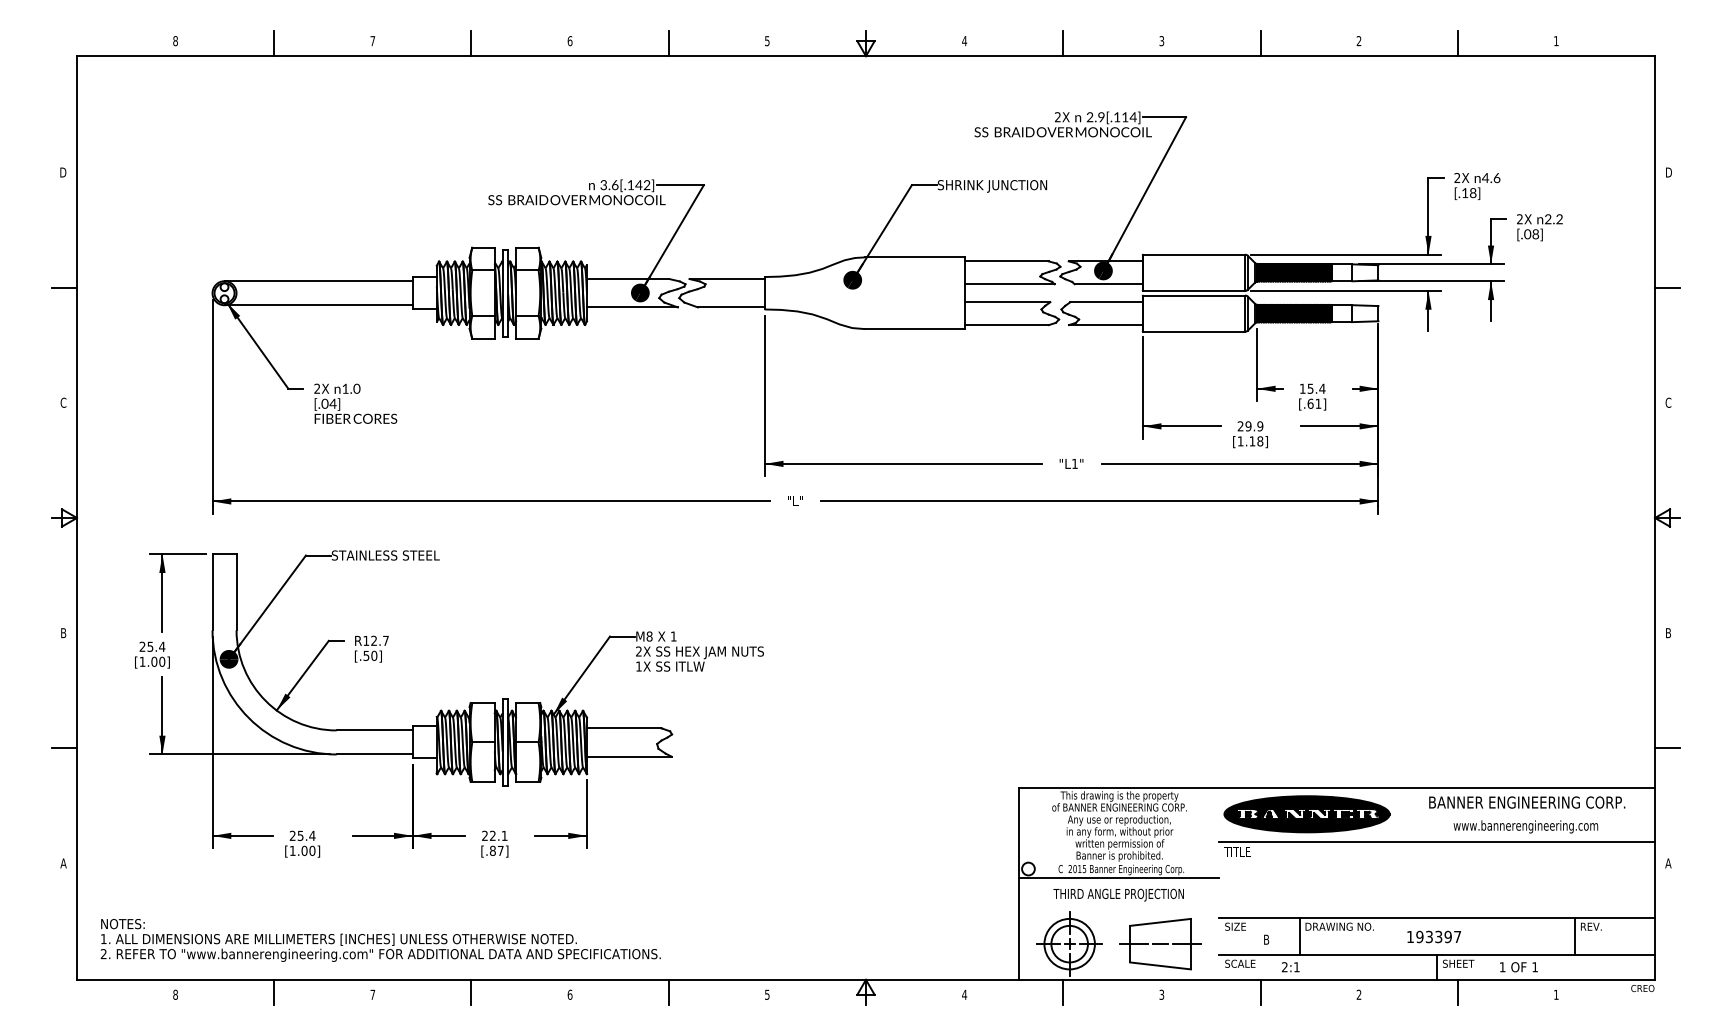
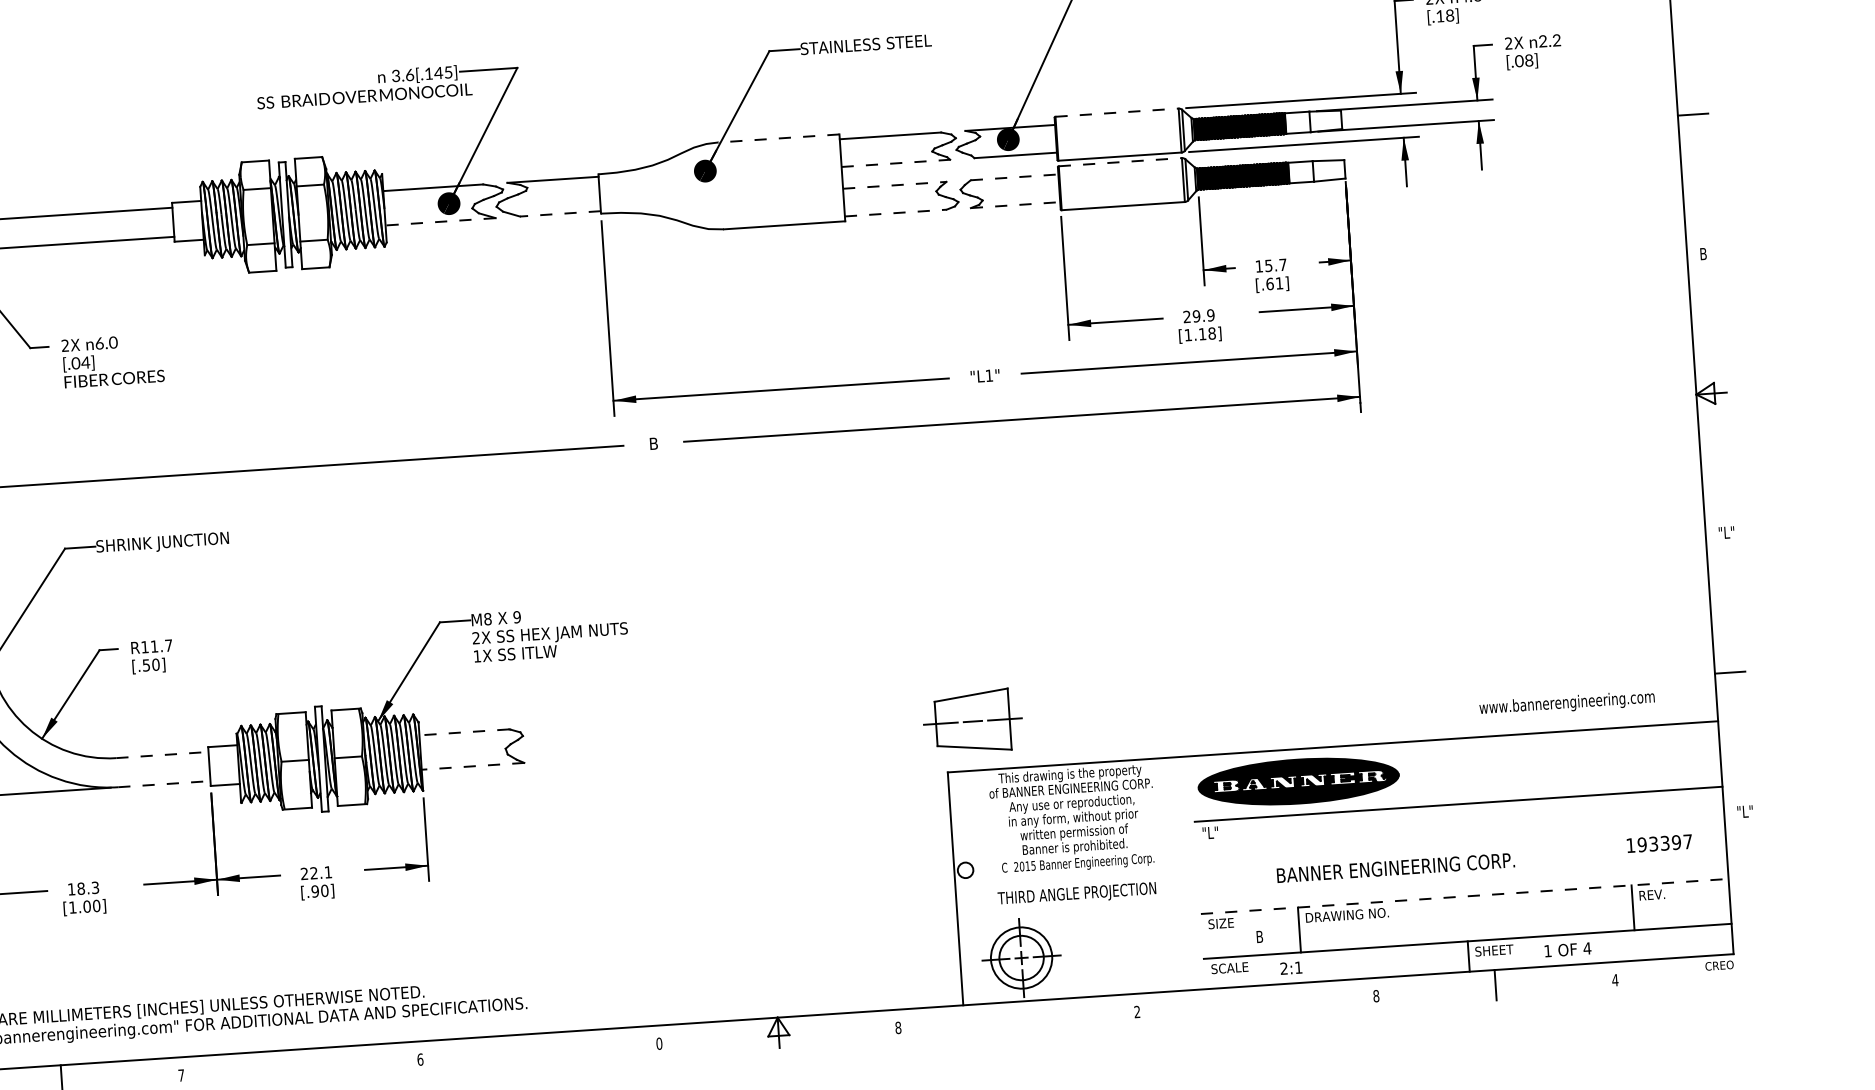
text: (646, 185) -> (447, 72), 3.6[.142] -> 3.6[.145]
text: (995, 186) -> (870, 46), SHRINK JUNCTION -> STAINLESS STEEL
line: (1194, 254) -> (1117, 112), solid -> dashed
line: (914, 257) -> (778, 138), solid -> dashed
line: (1009, 284) -> (895, 163), solid -> dashed
line: (1194, 295) -> (1120, 162), solid -> dashed
line: (1007, 302) -> (894, 185), solid -> dashed
line: (1107, 302) -> (1015, 177), solid -> dashed
line: (631, 307) -> (439, 221), solid -> dashed
line: (730, 307) -> (559, 214), solid -> dashed
line: (1006, 325) -> (895, 213), solid -> dashed
line: (1105, 325) -> (1015, 205), solid -> dashed
text: (345, 388) -> (99, 343), 1.0 -> 6.0
text: (1322, 388) -> (1283, 264), 15.4 -> 15.7
text: (1668, 402) -> (1703, 253), C -> B
text: (795, 501) -> (653, 443), "L" -> B
text: (389, 556) -> (166, 543), STAINLESS STEEL -> SHRINK JUNCTION
text: (1672, 633) -> (1726, 533), B -> "L"
text: (673, 636) -> (516, 617), 1 -> 9
text: (373, 640) -> (153, 646), R12.7 -> R11.7
line: (623, 728) -> (463, 732), solid -> dashed
line: (375, 730) -> (163, 755), solid -> dashed
line: (375, 754) -> (165, 784), solid -> dashed
line: (628, 756) -> (471, 766), solid -> dashed
text: (1527, 802) -> (1396, 867), moved
text: (1525, 826) -> (1566, 703), moved
text: (302, 835) -> (83, 888), 25.4 -> 18.3
text: (496, 850) -> (319, 890), [.87] -> [.90]
text: (1237, 851) -> (1217, 832), TITLE -> "L"
text: (1671, 863) -> (1744, 811), A -> "L"
line: (1119, 877) -> (1076, 873), removed
line: (1437, 917) -> (1465, 896), solid -> dashed
text: (1434, 936) -> (1659, 843), moved
part: (1160, 944) -> (972, 721), moved
text: (1534, 967) -> (1586, 948), 1 -> 4
line: (471, 991) -> (300, 1063), removed
line: (668, 991) -> (539, 1047), removed
line: (1063, 991) -> (1017, 1015), removed
line: (1260, 991) -> (1256, 1000), removed
text: (767, 994) -> (659, 1043), 5 -> 0
text: (964, 994) -> (898, 1027), 4 -> 8
text: (1161, 994) -> (1136, 1011), 3 -> 2
text: (1358, 994) -> (1375, 995), 2 -> 8
text: (1555, 994) -> (1614, 979), 1 -> 4

